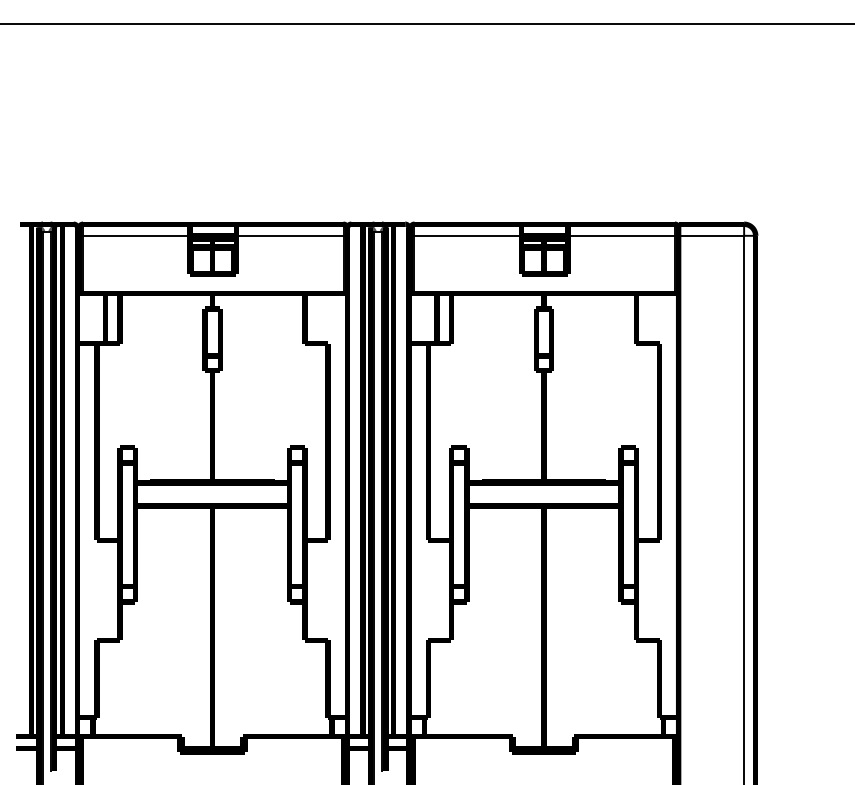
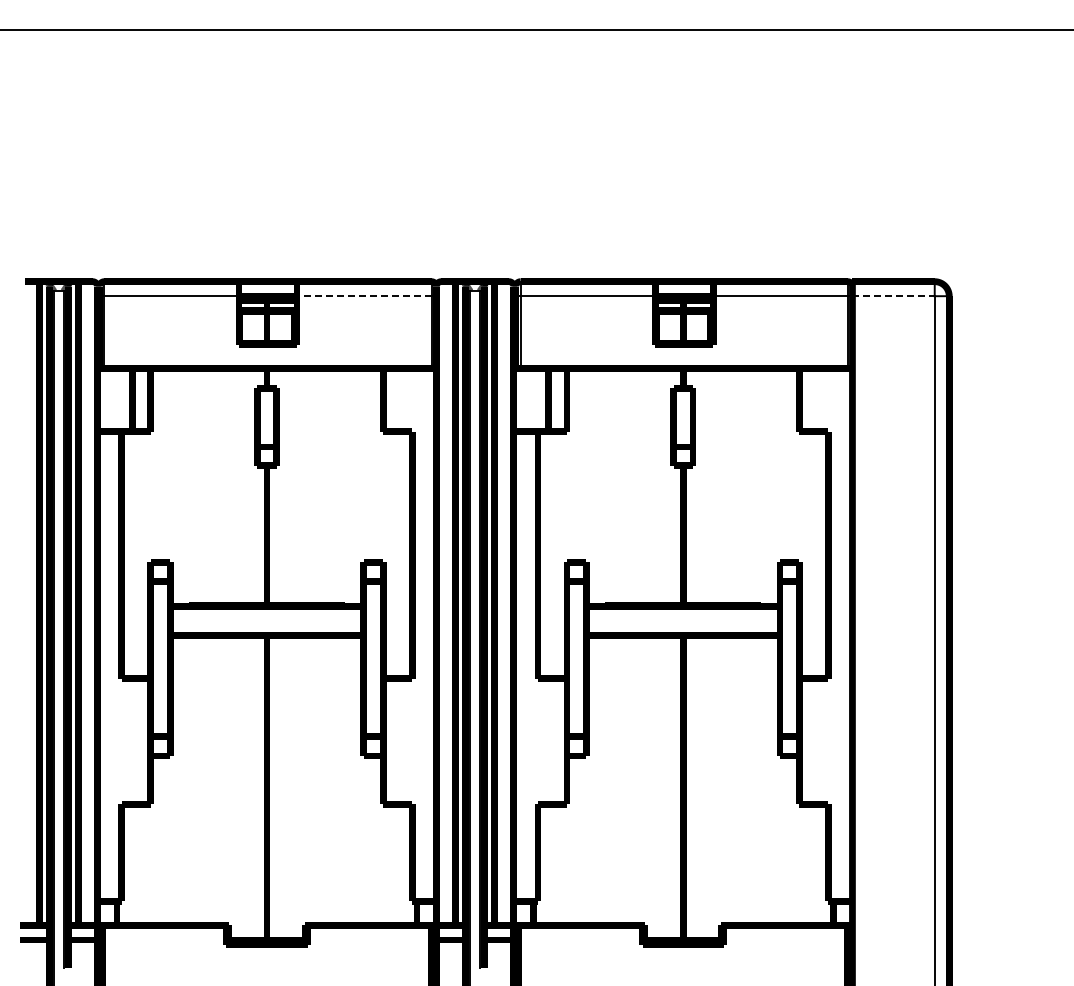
line: (289, 236) -> (363, 296), solid -> dashed
line: (712, 236) -> (894, 296), solid -> dashed

